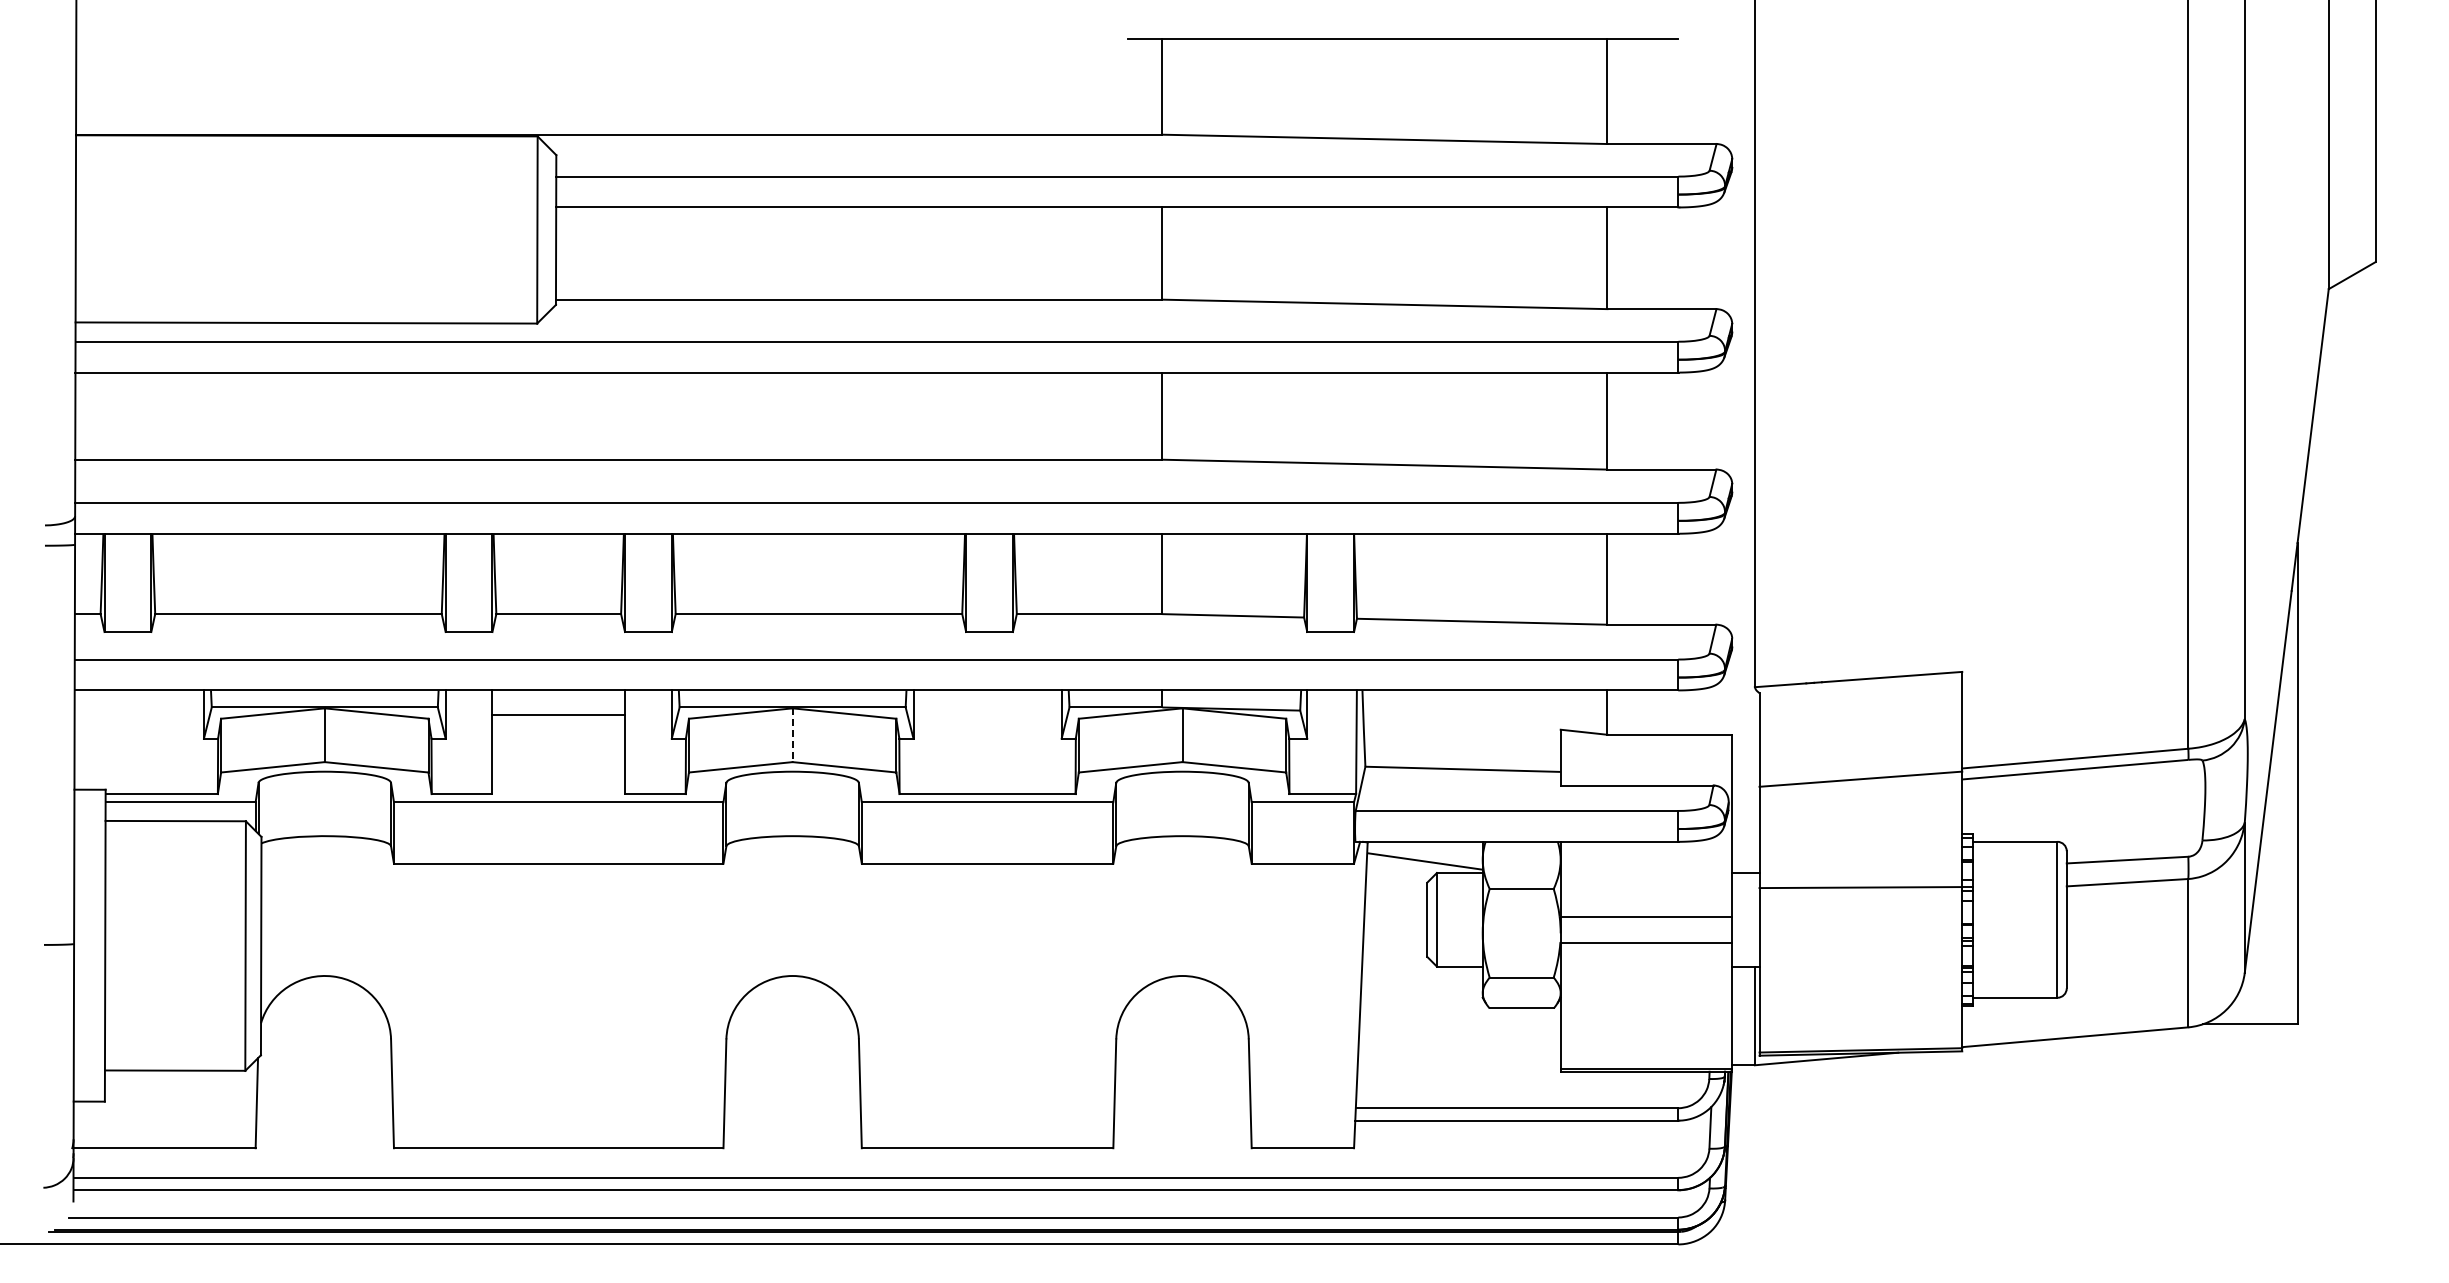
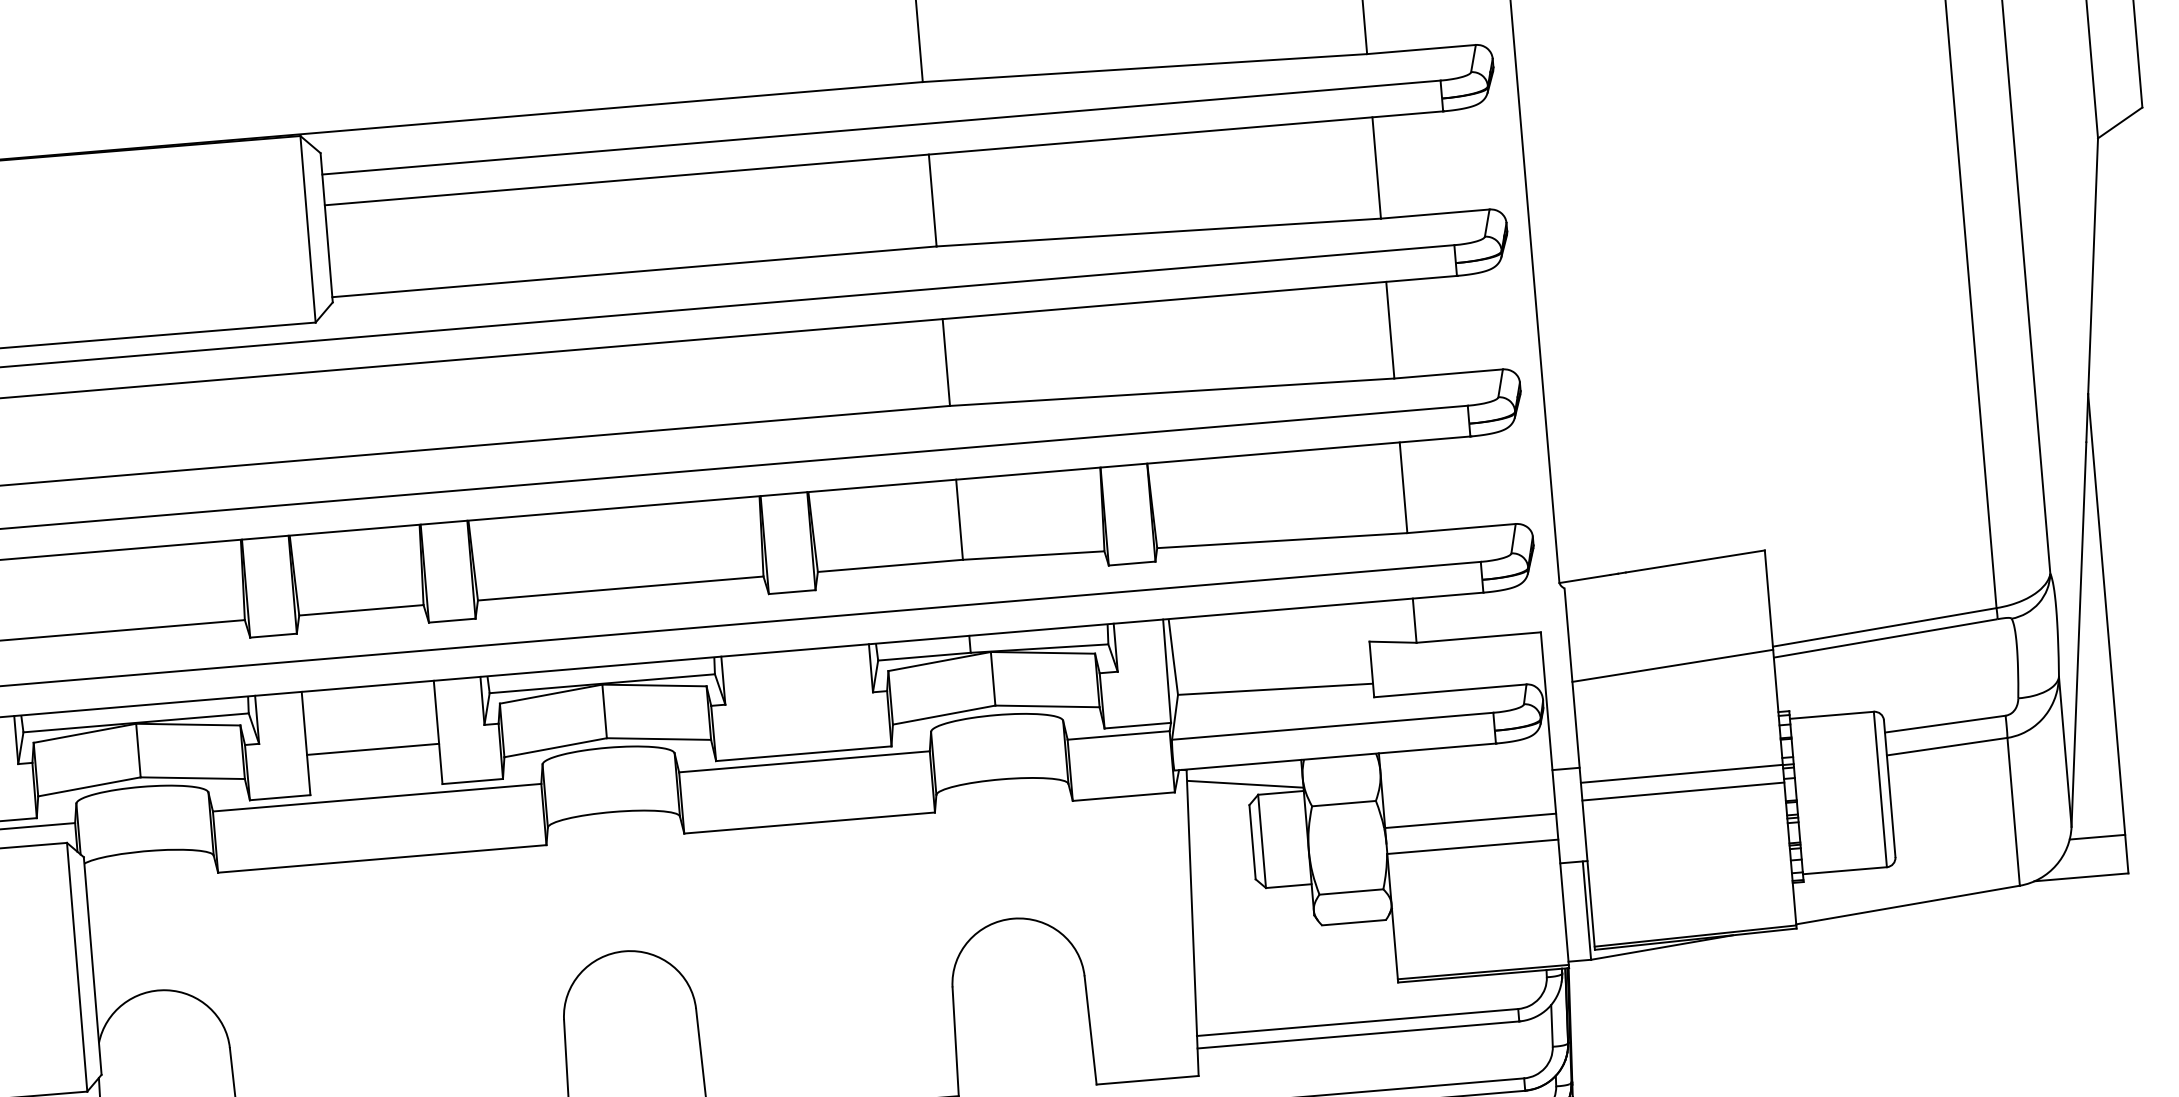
line: (558, 714) -> (372, 749), moved
line: (792, 735) -> (604, 711), dashed -> solid
line: (1860, 904) -> (1682, 790), added
line: (2269, 985) -> (2097, 837), added

